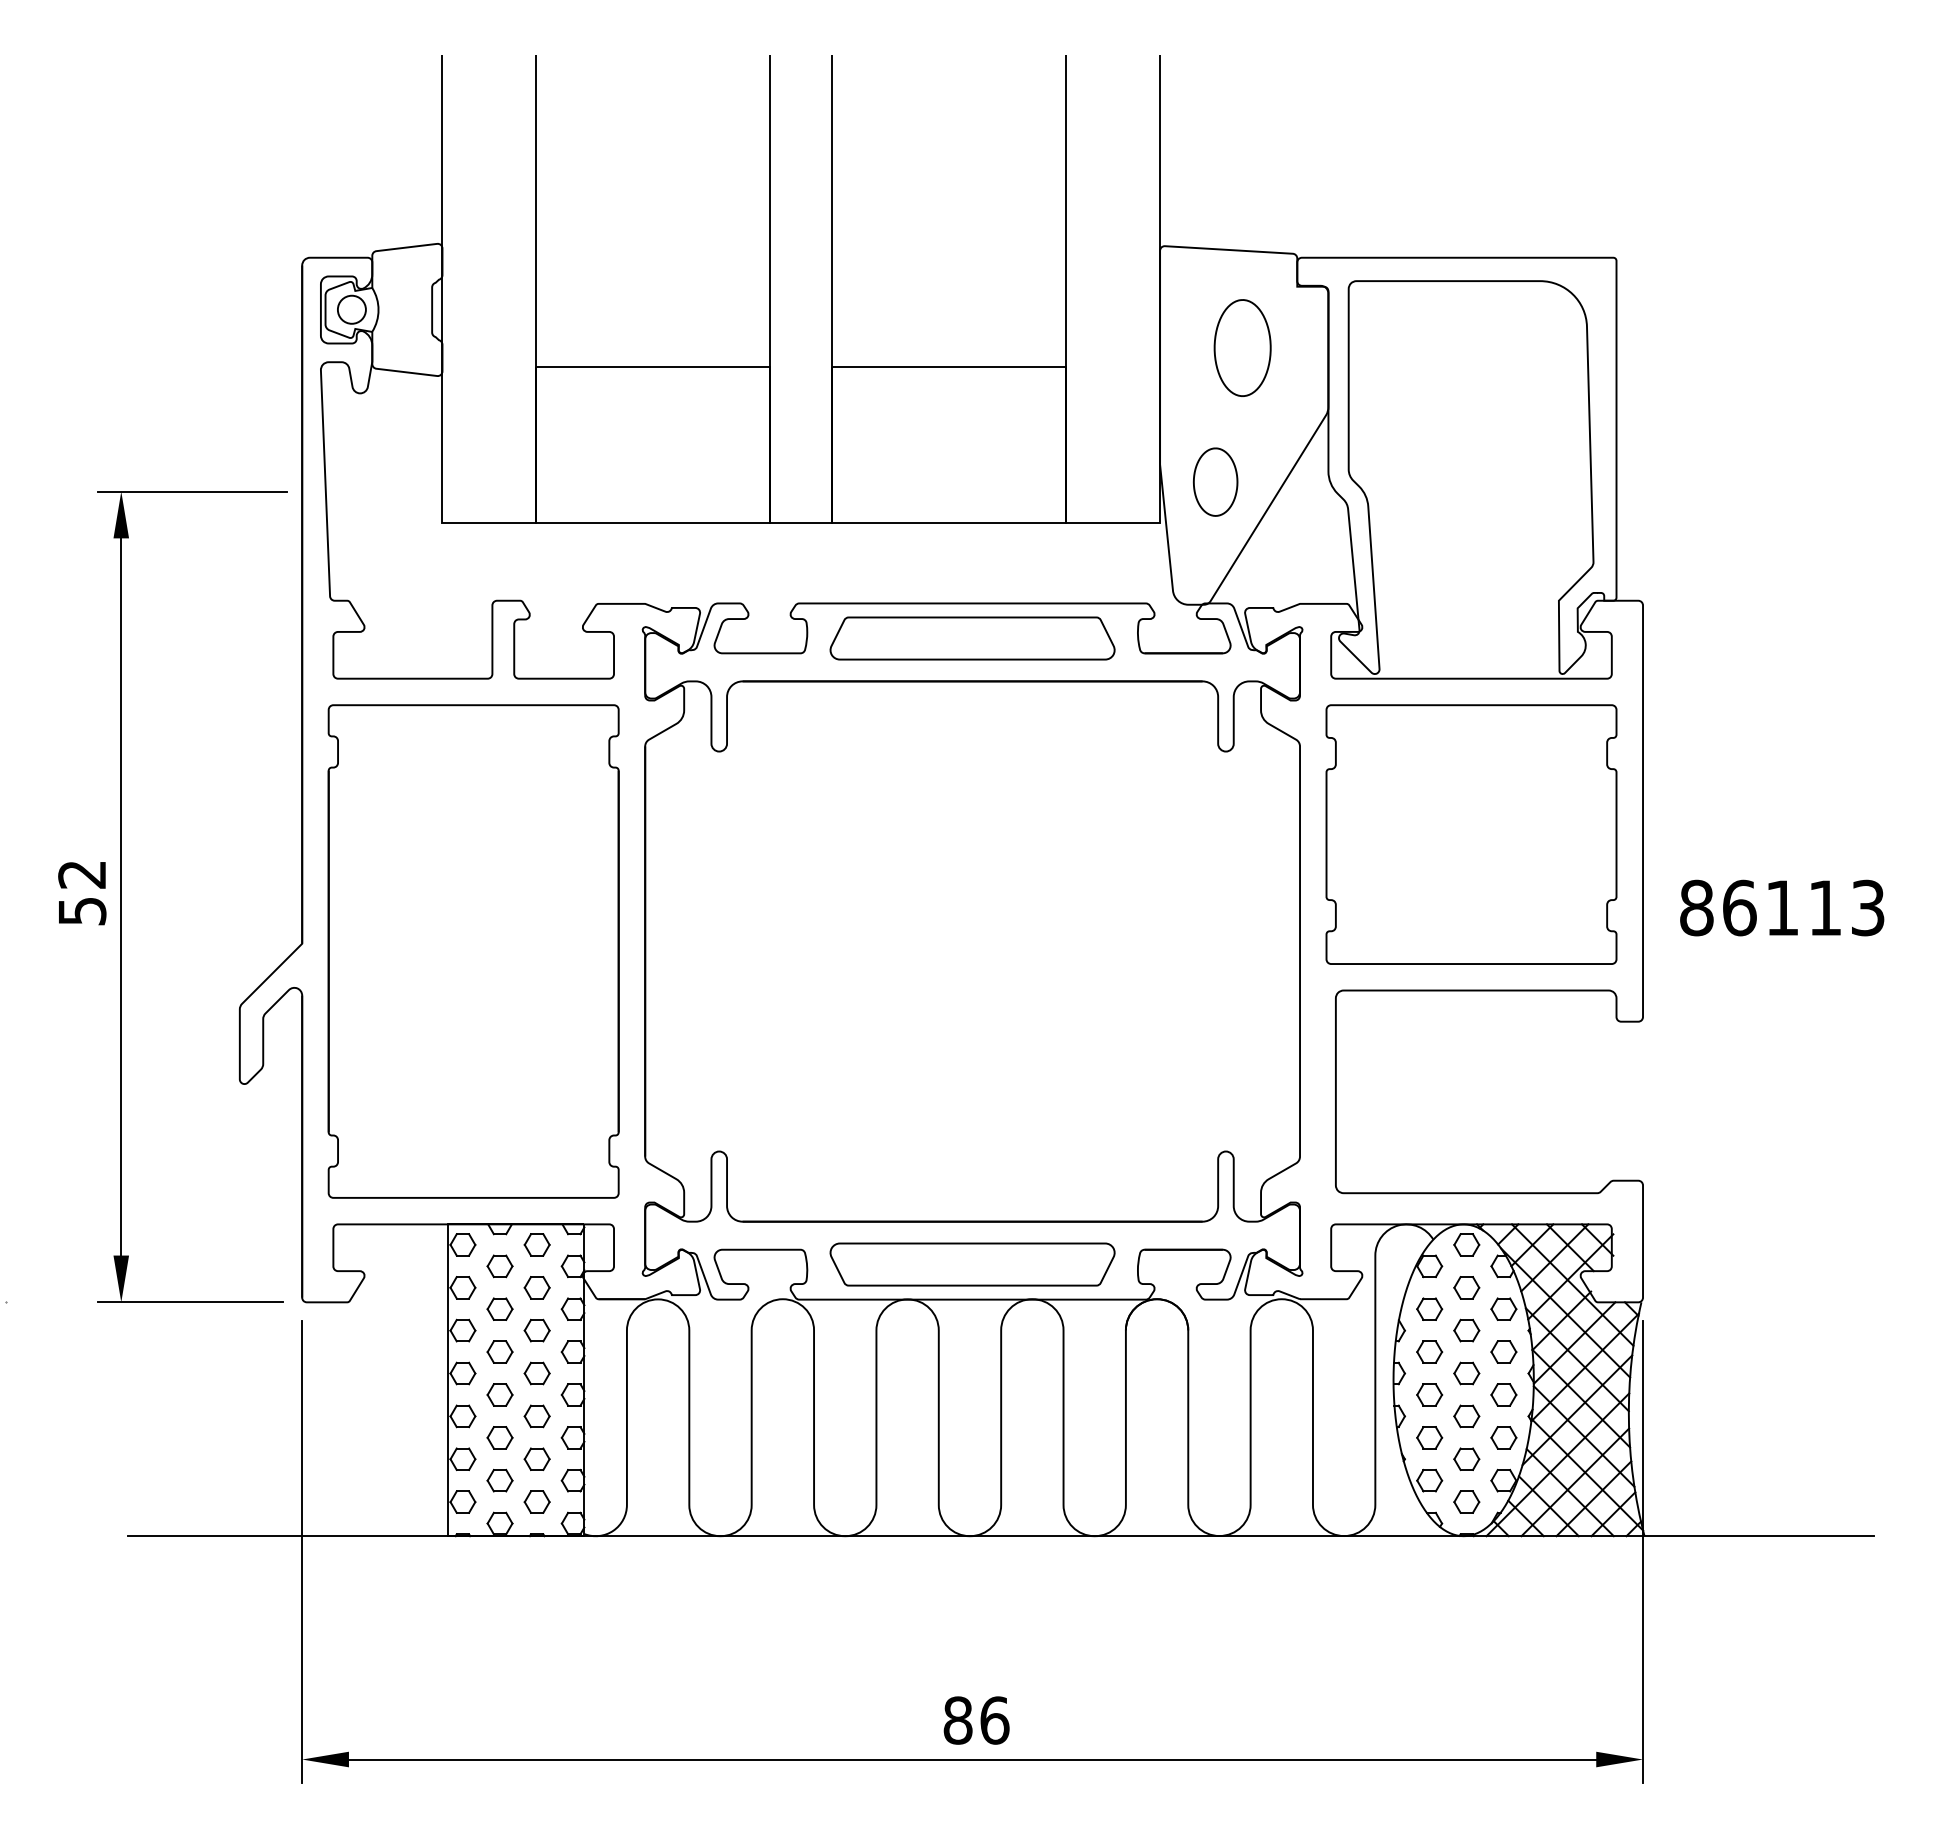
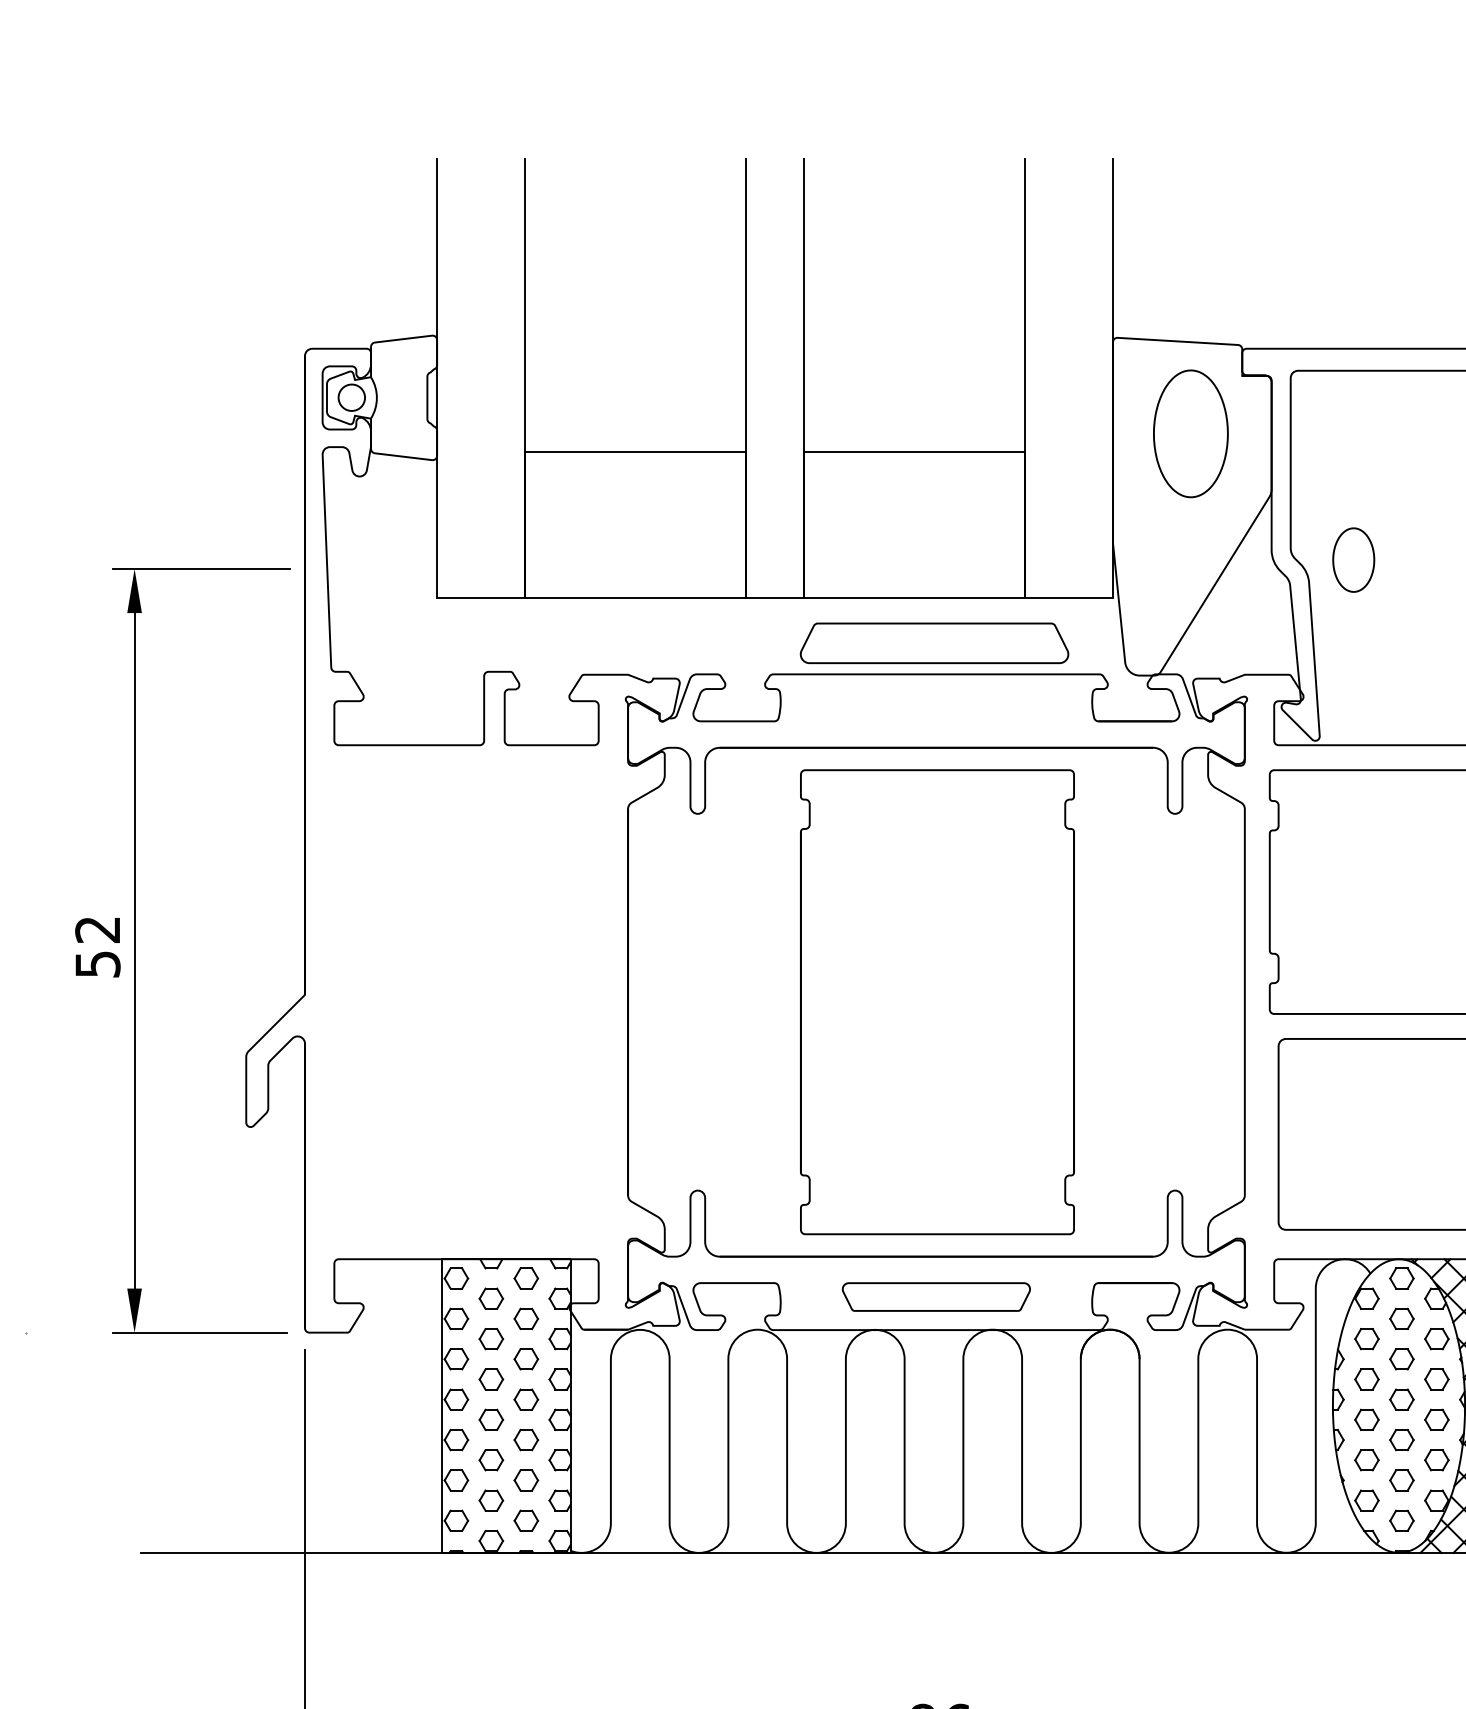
part: (1242, 347) -> (1190, 433), size x1.4
part: (1215, 481) -> (1353, 559), moved
part: (972, 638) -> (934, 643), moved
part: (473, 951) -> (937, 1002), moved
part: (972, 1264) -> (936, 1297), size x0.7

